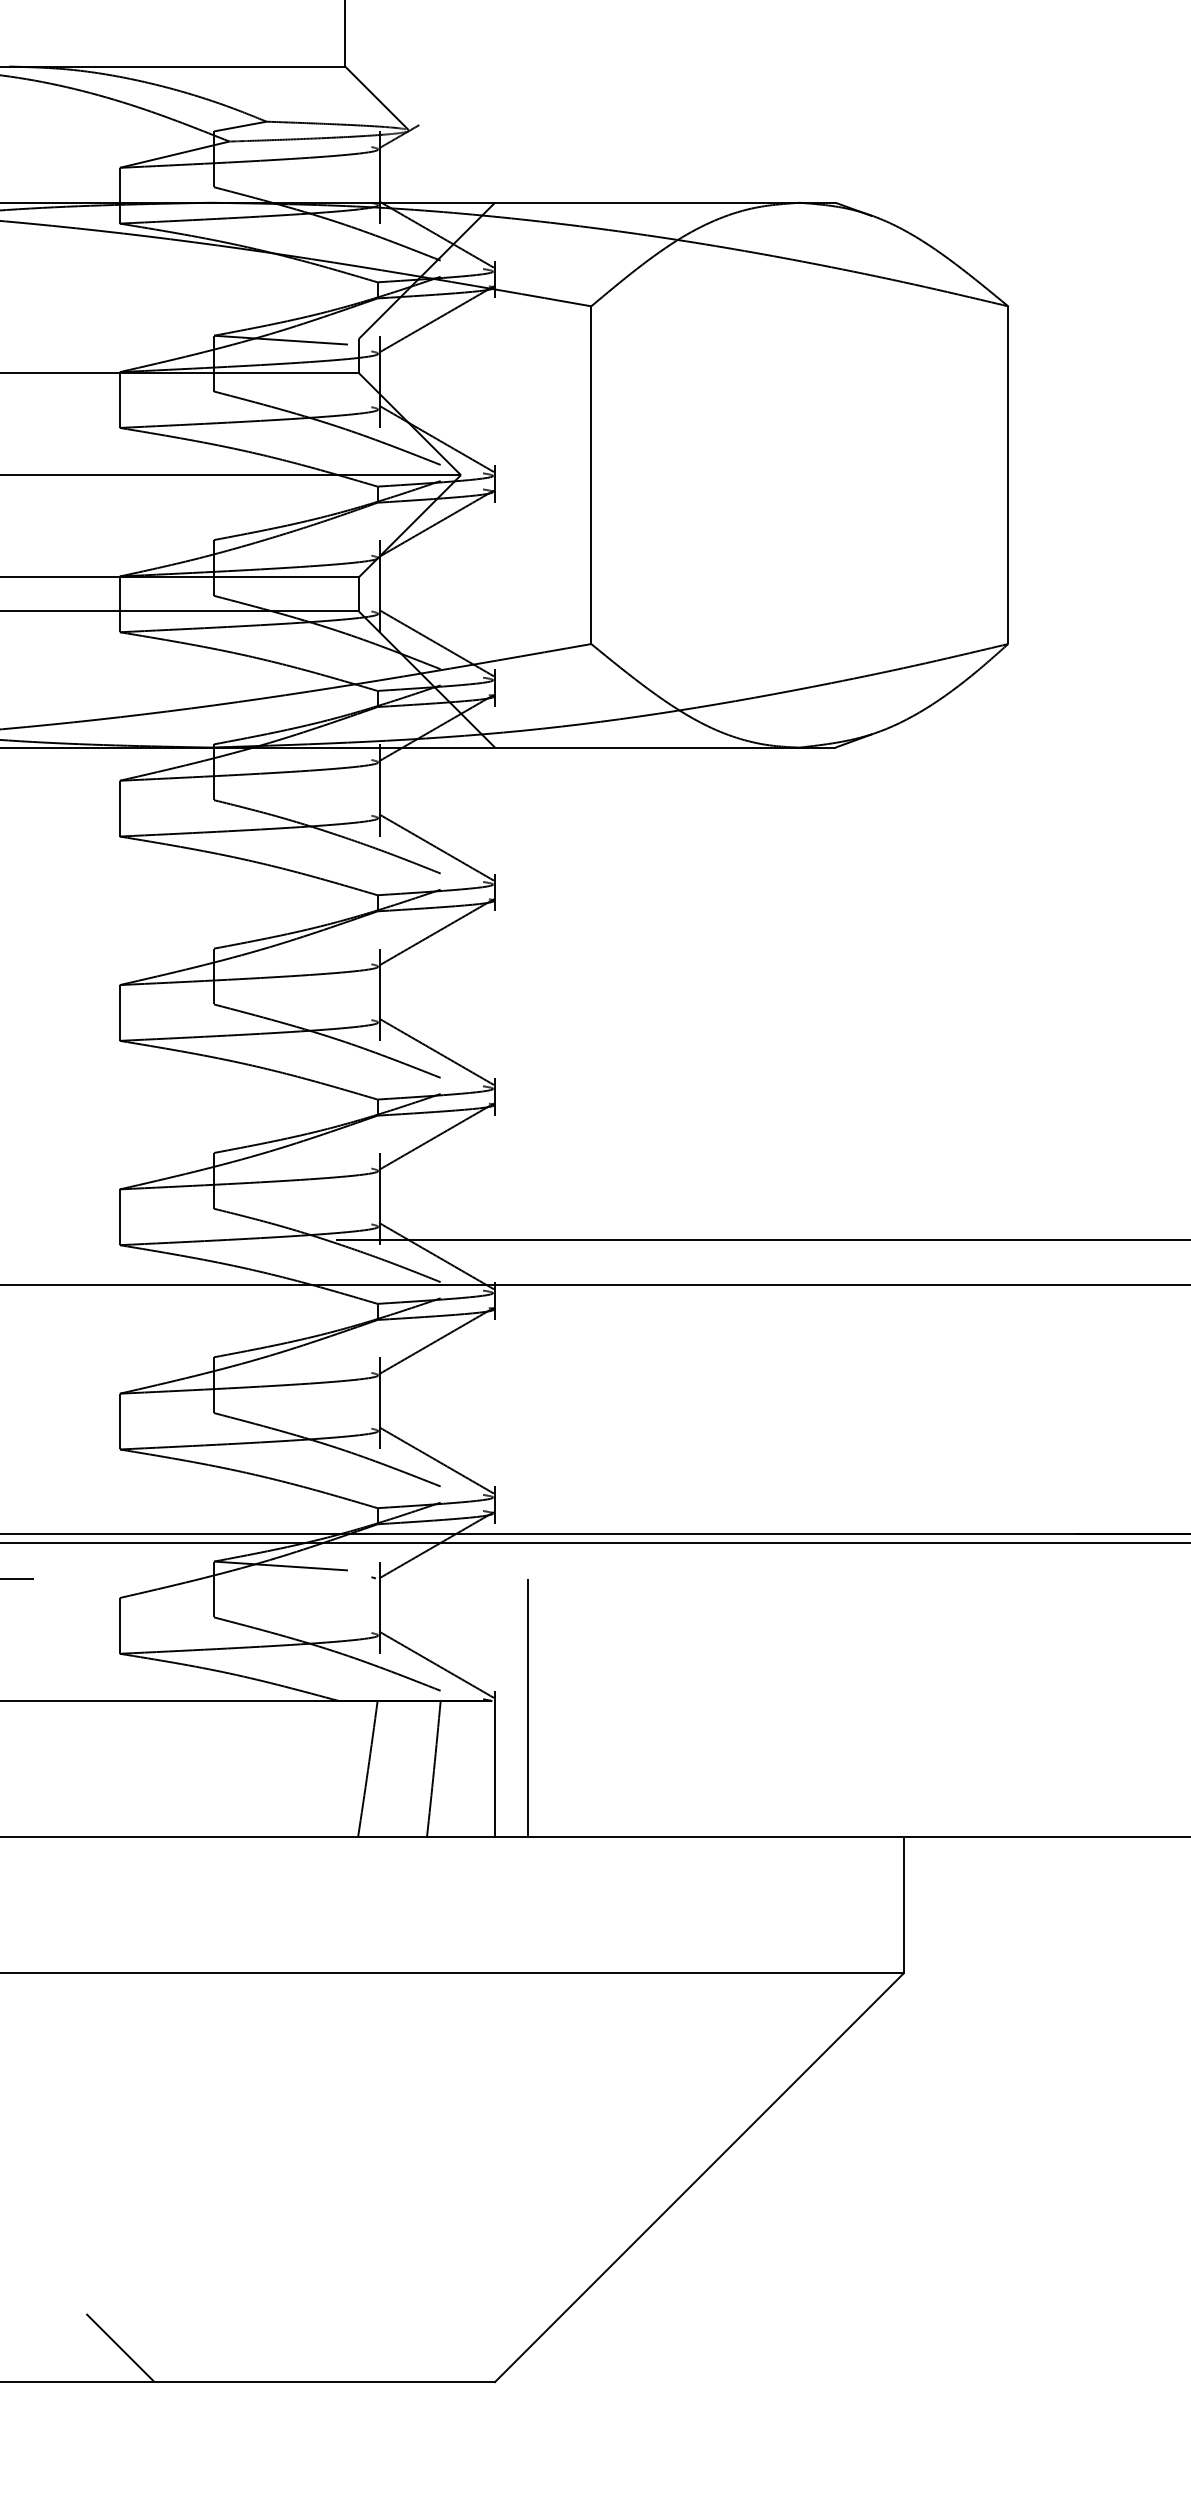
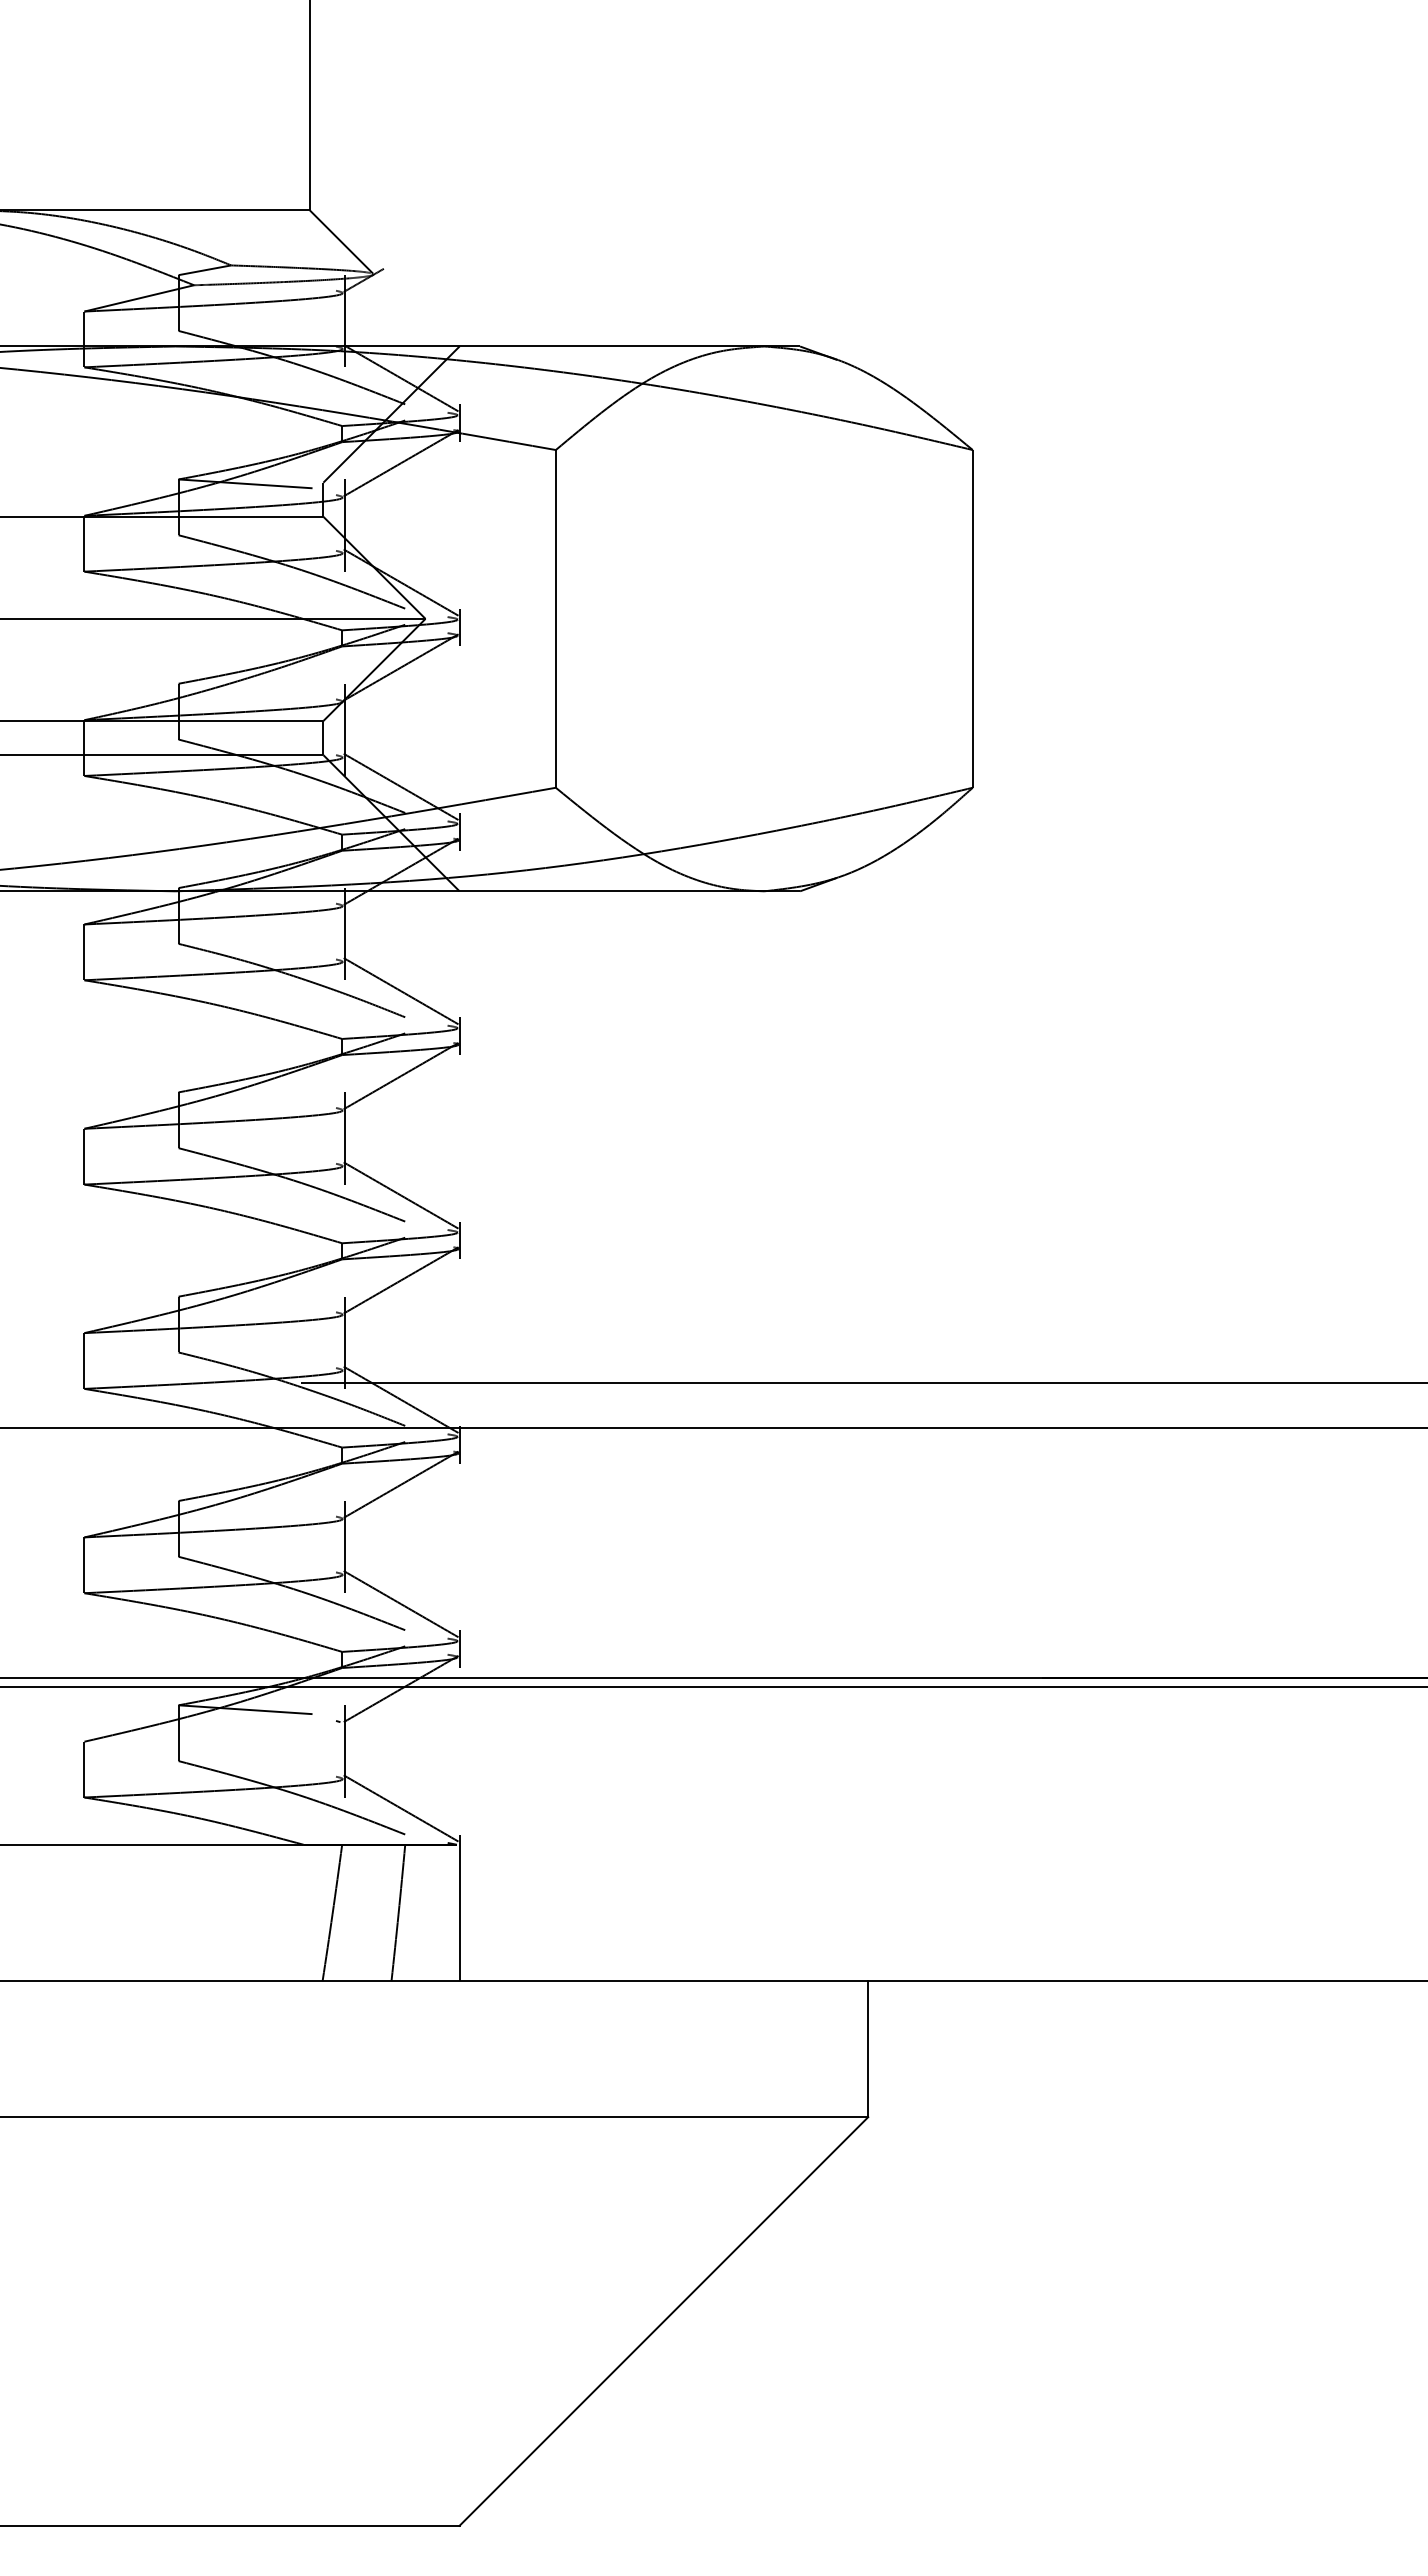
line: (527, 1707) -> (492, 1851), removed
line: (119, 2347) -> (84, 2491), removed

